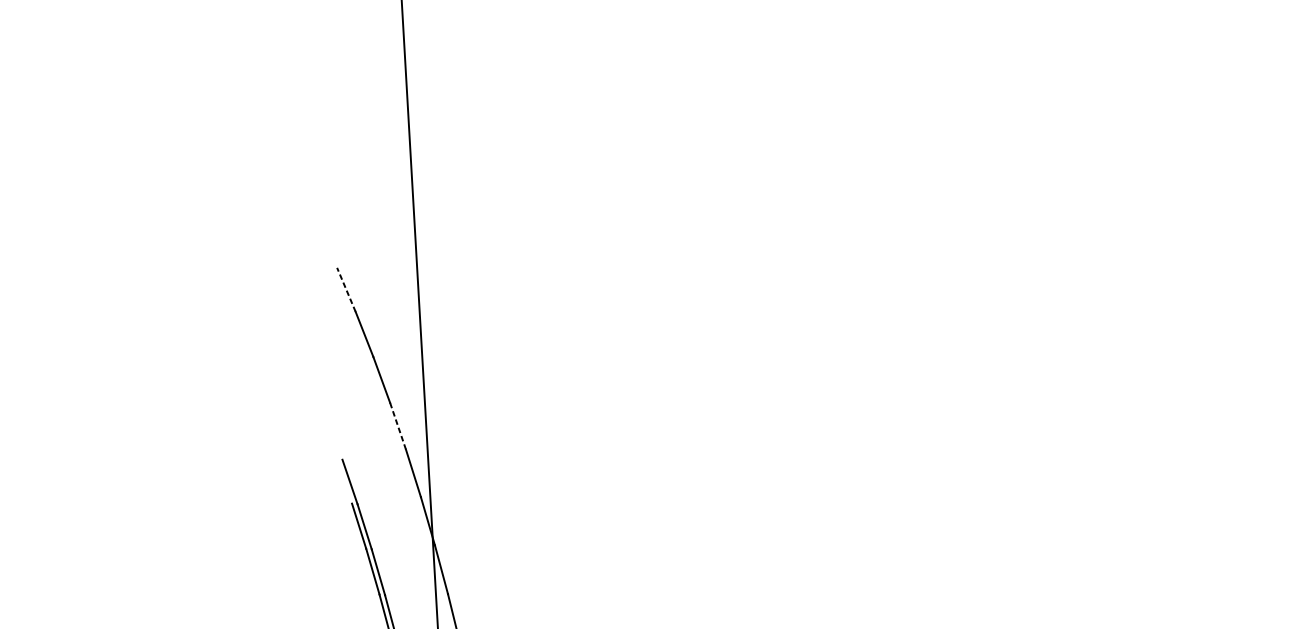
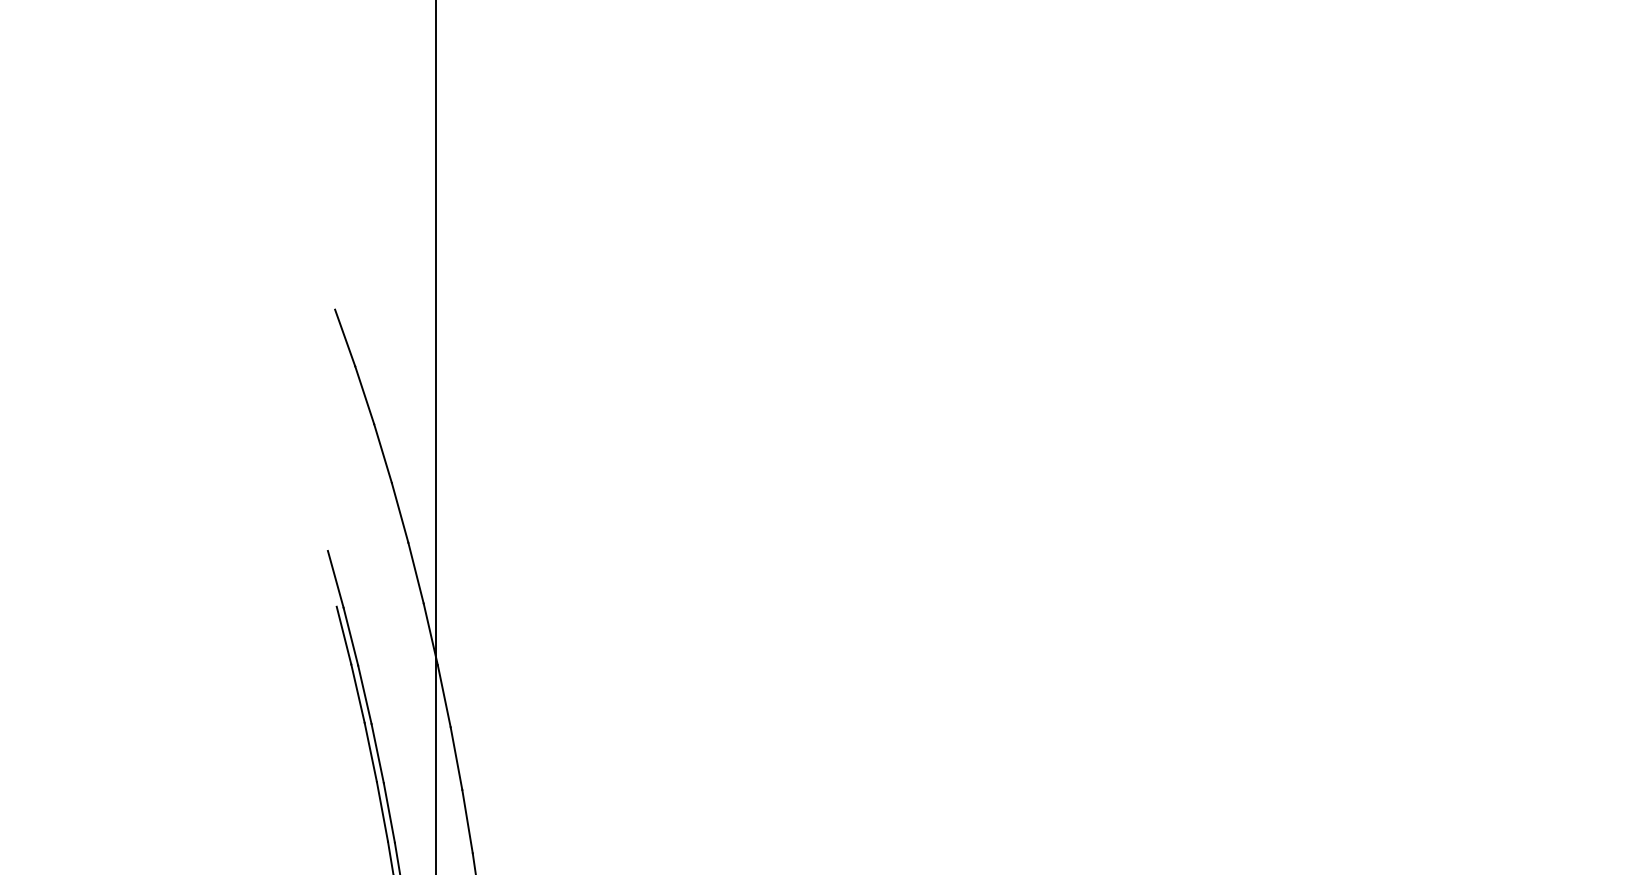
line: (346, 289) -> (345, 337), dashed -> solid
line: (398, 425) -> (400, 512), dashed -> solid

